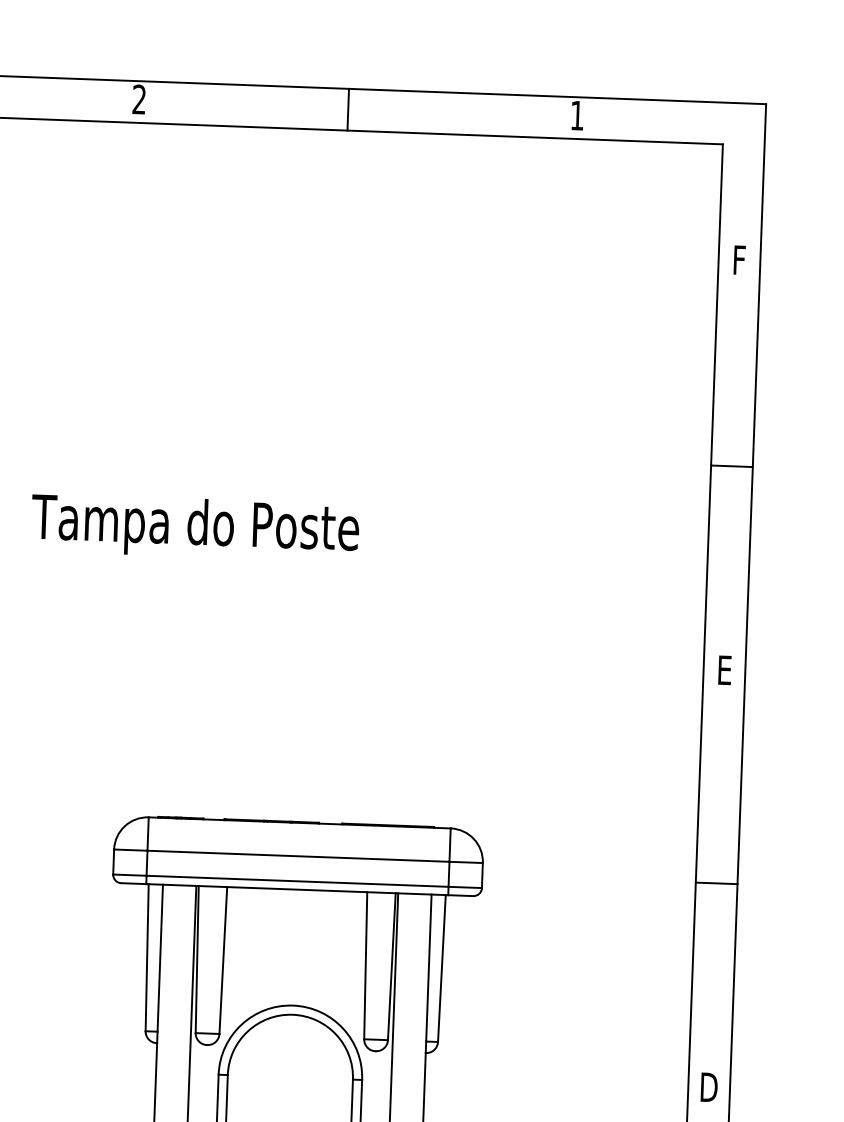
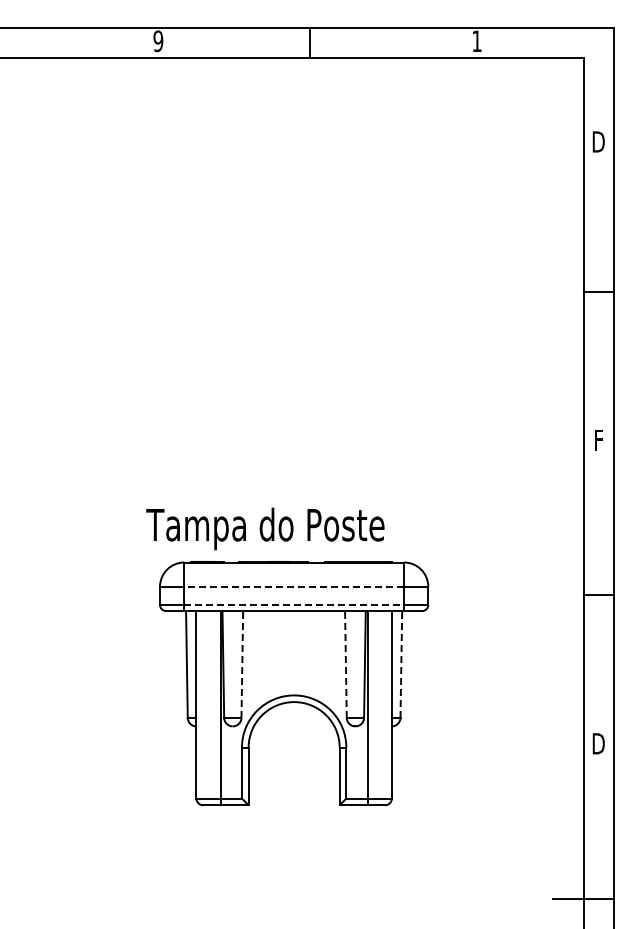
text: (139, 99) -> (158, 41), 2 -> 9
text: (739, 259) -> (598, 141), F -> D
text: (195, 527) -> (265, 528), moved
text: (725, 670) -> (599, 440), E -> F
line: (298, 855) -> (294, 586), solid -> dashed
line: (298, 880) -> (294, 604), solid -> dashed
line: (223, 960) -> (242, 664), solid -> dashed
line: (365, 965) -> (345, 664), solid -> dashed
line: (442, 968) -> (401, 664), solid -> dashed

